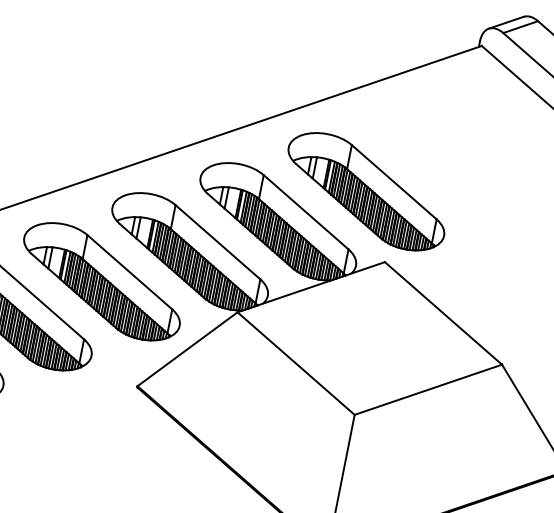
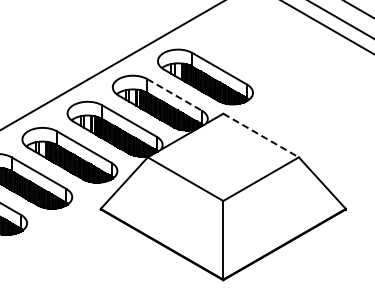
line: (306, 211) -> (174, 94), solid -> dashed
line: (444, 313) -> (261, 135), solid -> dashed

